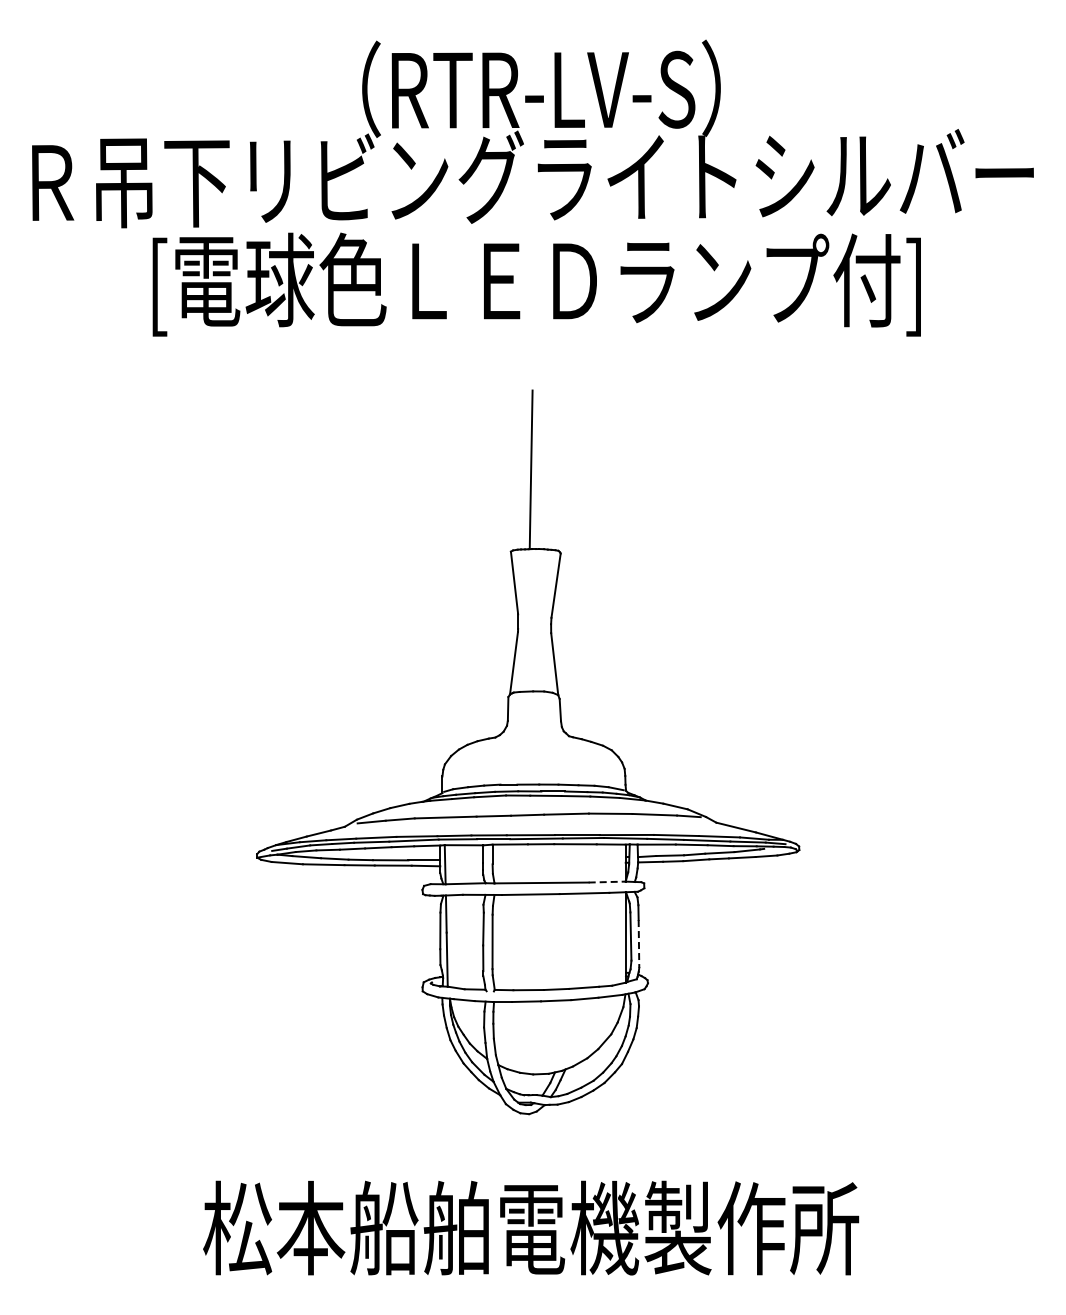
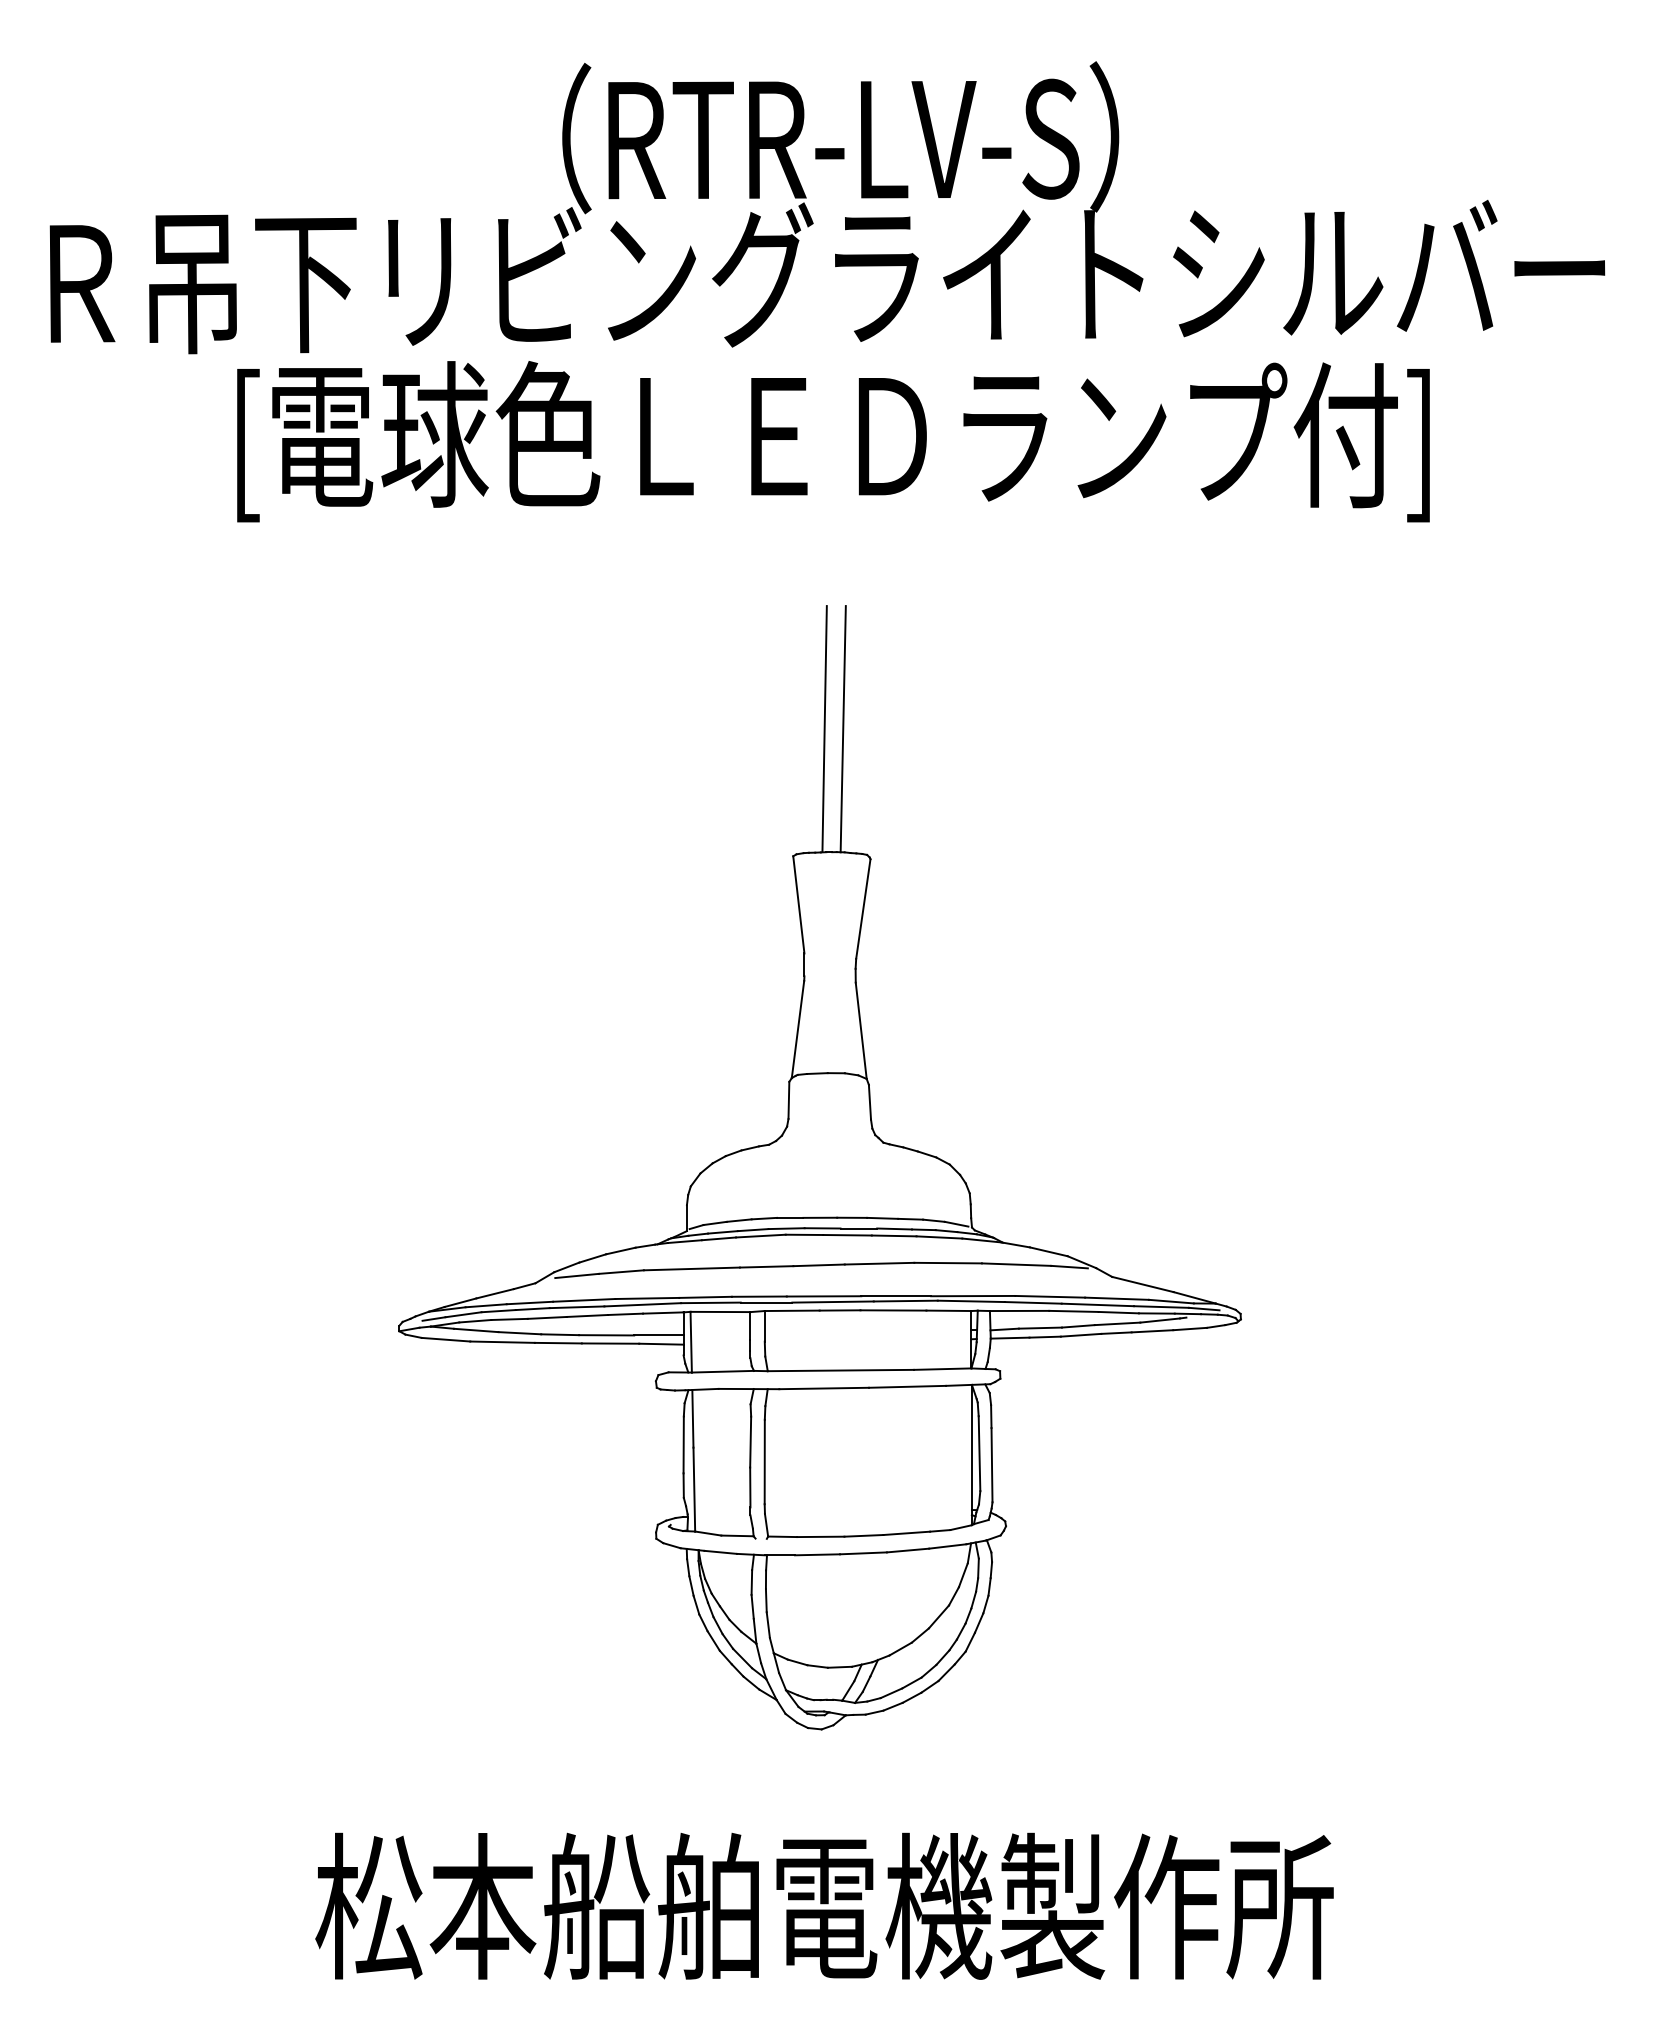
line: (542, 469) -> (842, 728), added
line: (607, 882) -> (943, 1369), dashed -> solid
line: (638, 943) -> (991, 1464), dashed -> solid

